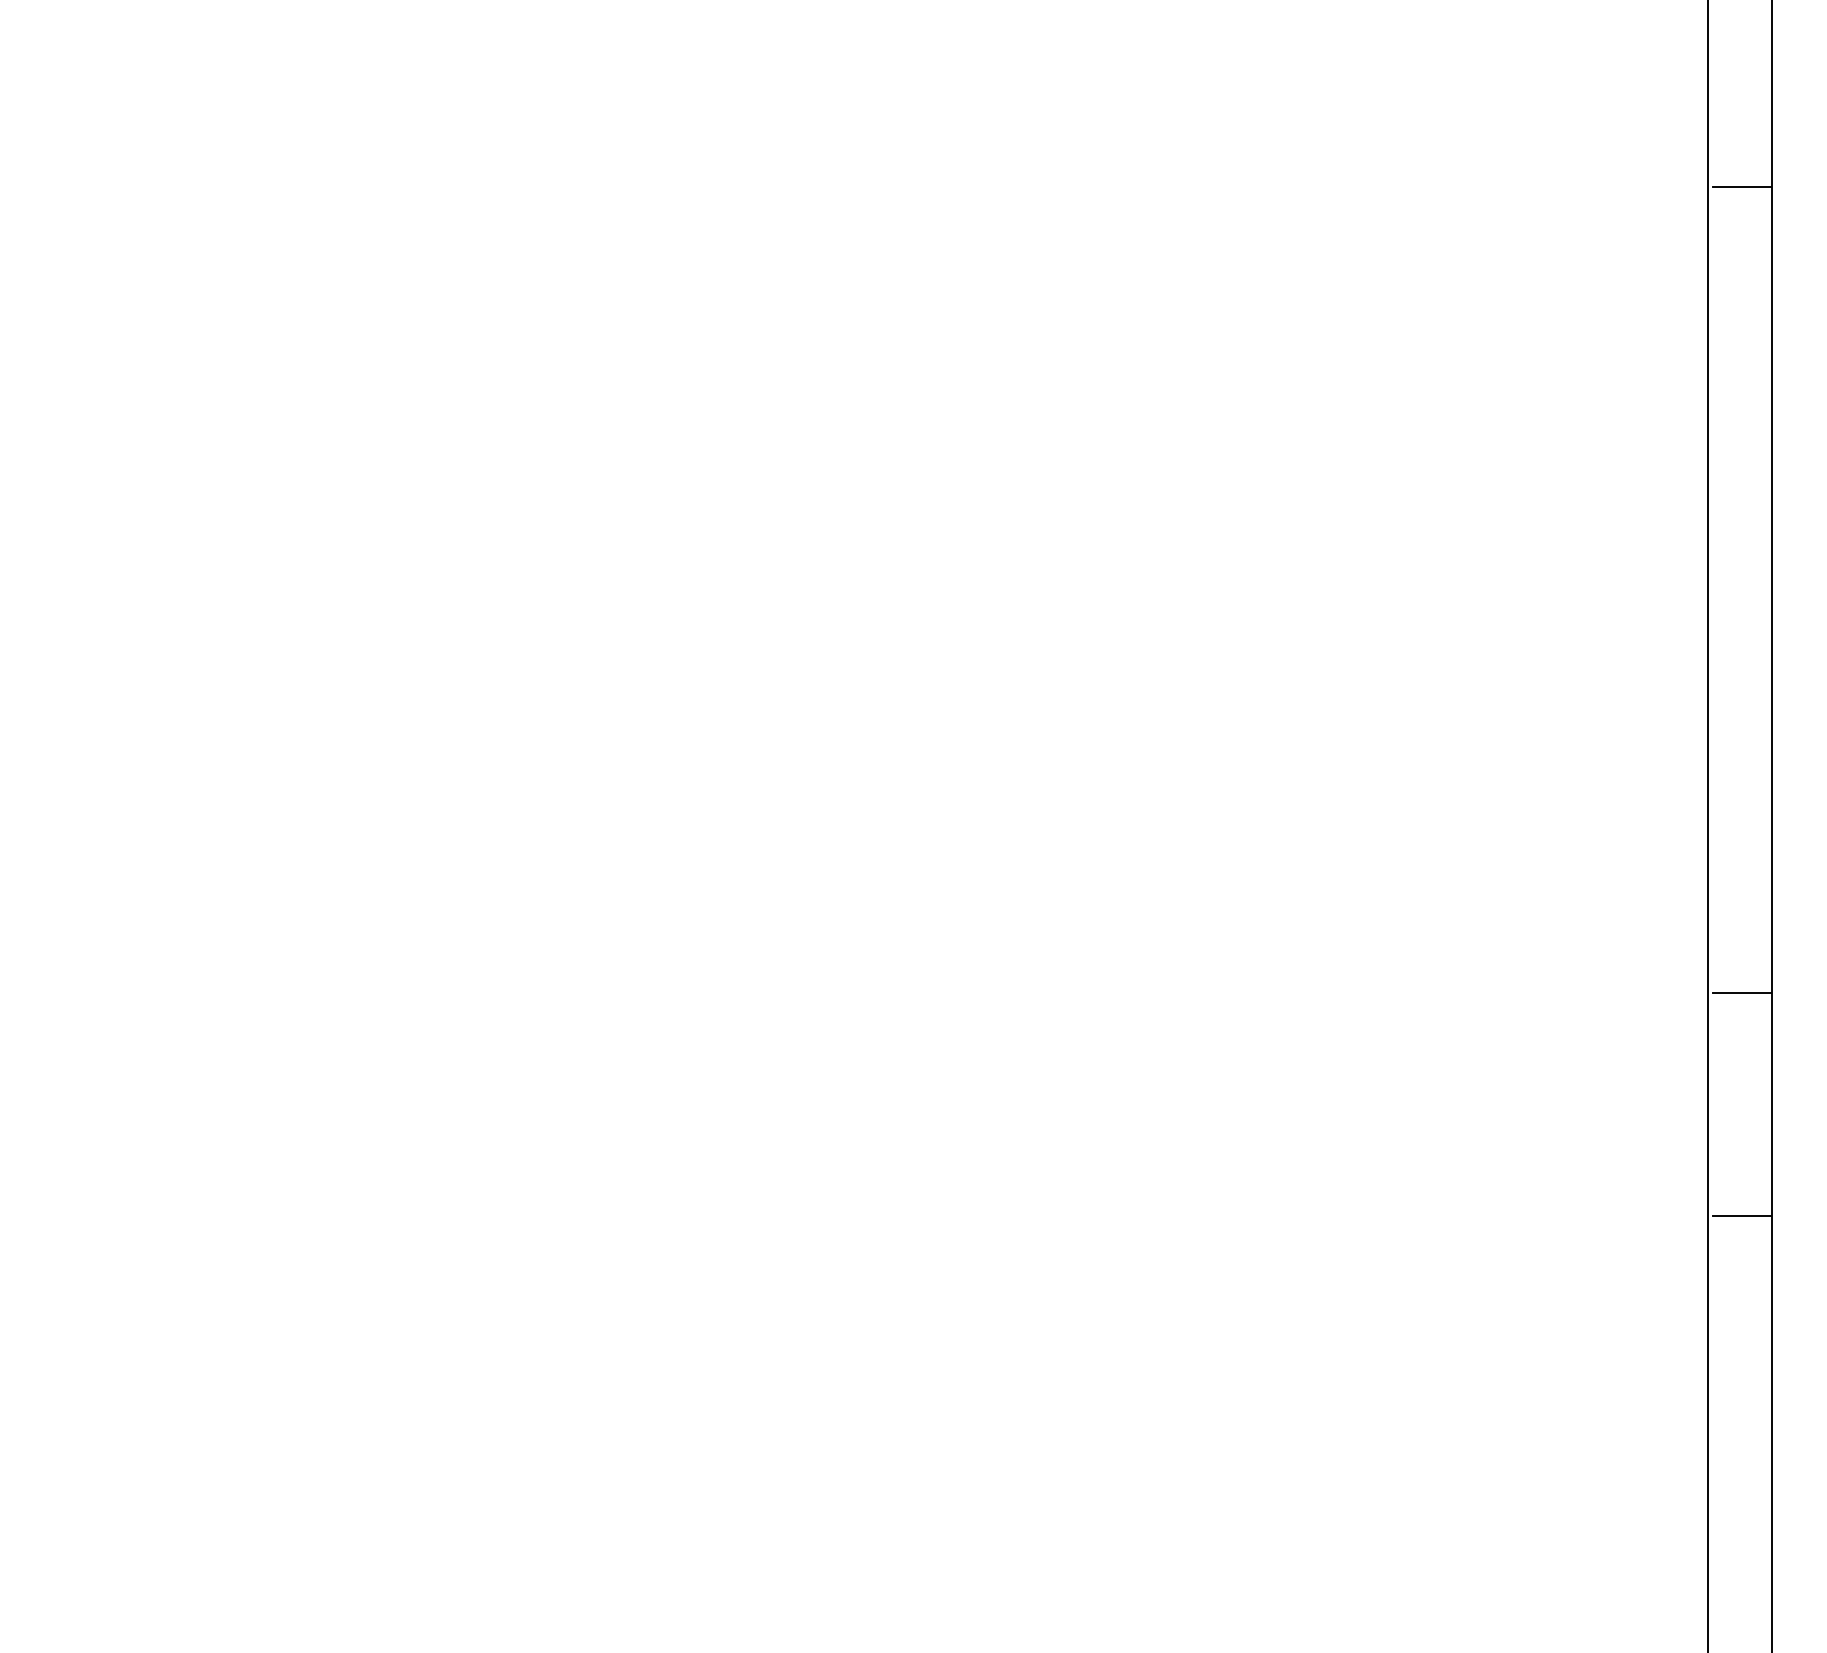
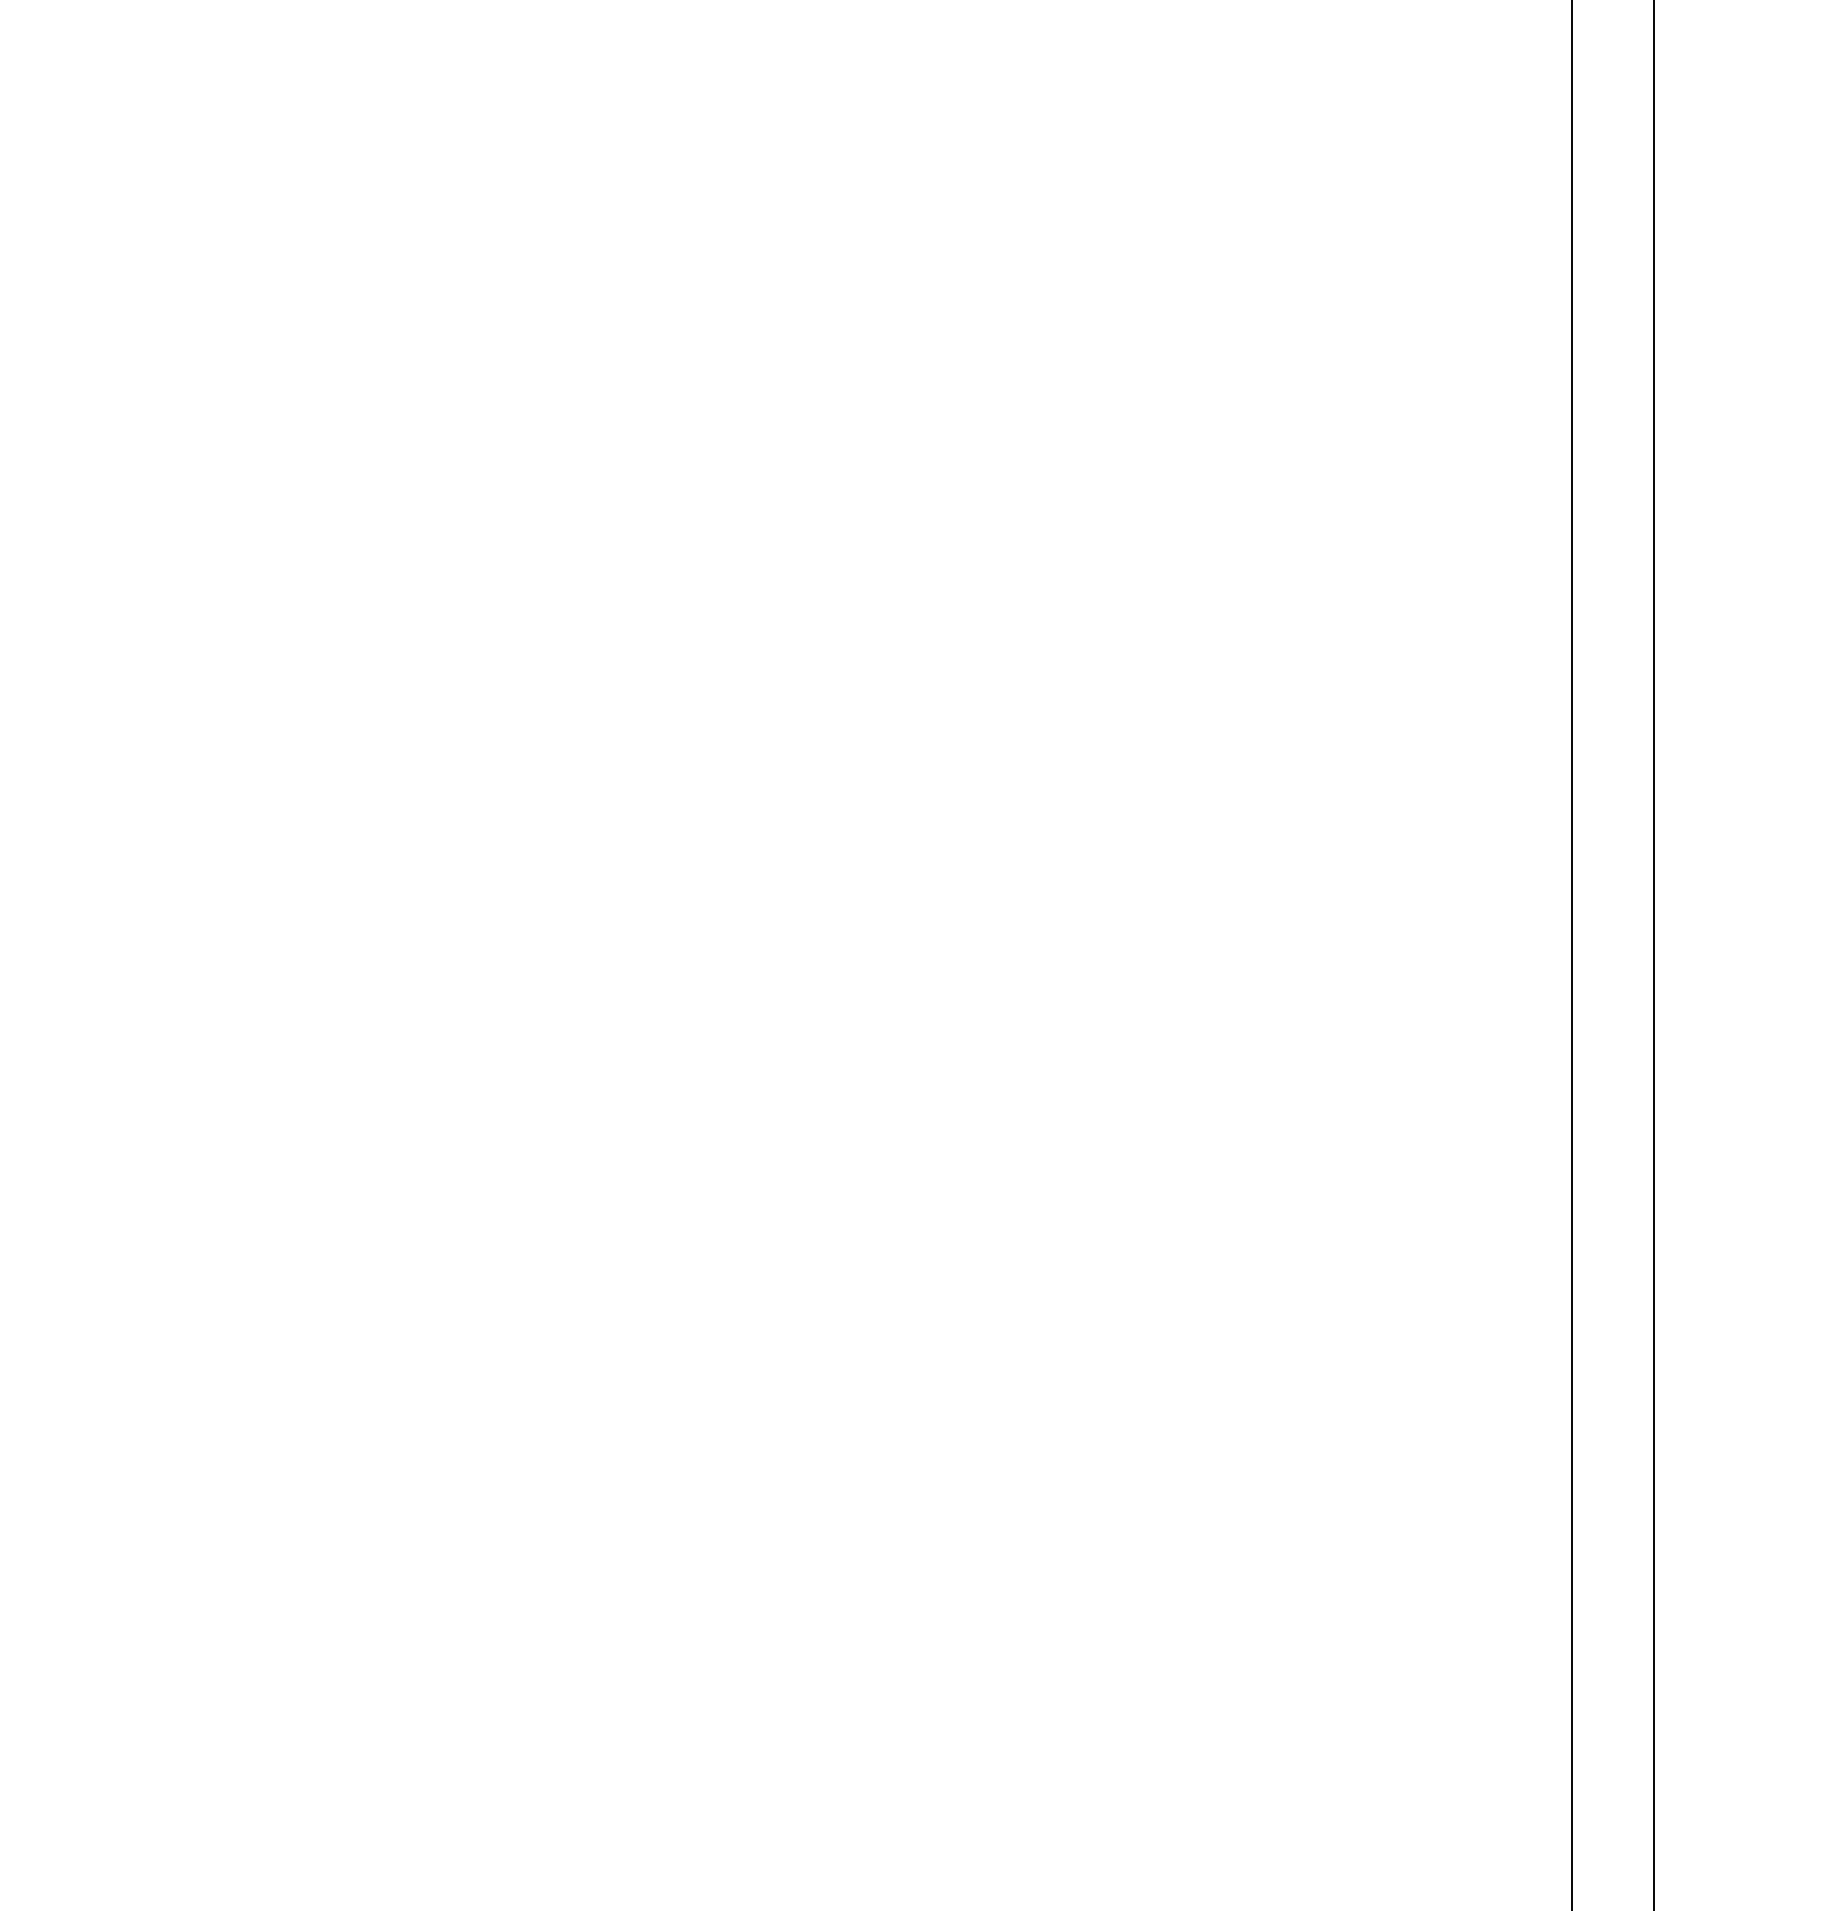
line: (1741, 187) -> (1614, 15), removed
line: (1741, 992) -> (1614, 1033), removed
line: (1741, 1215) -> (1614, 1315), removed

